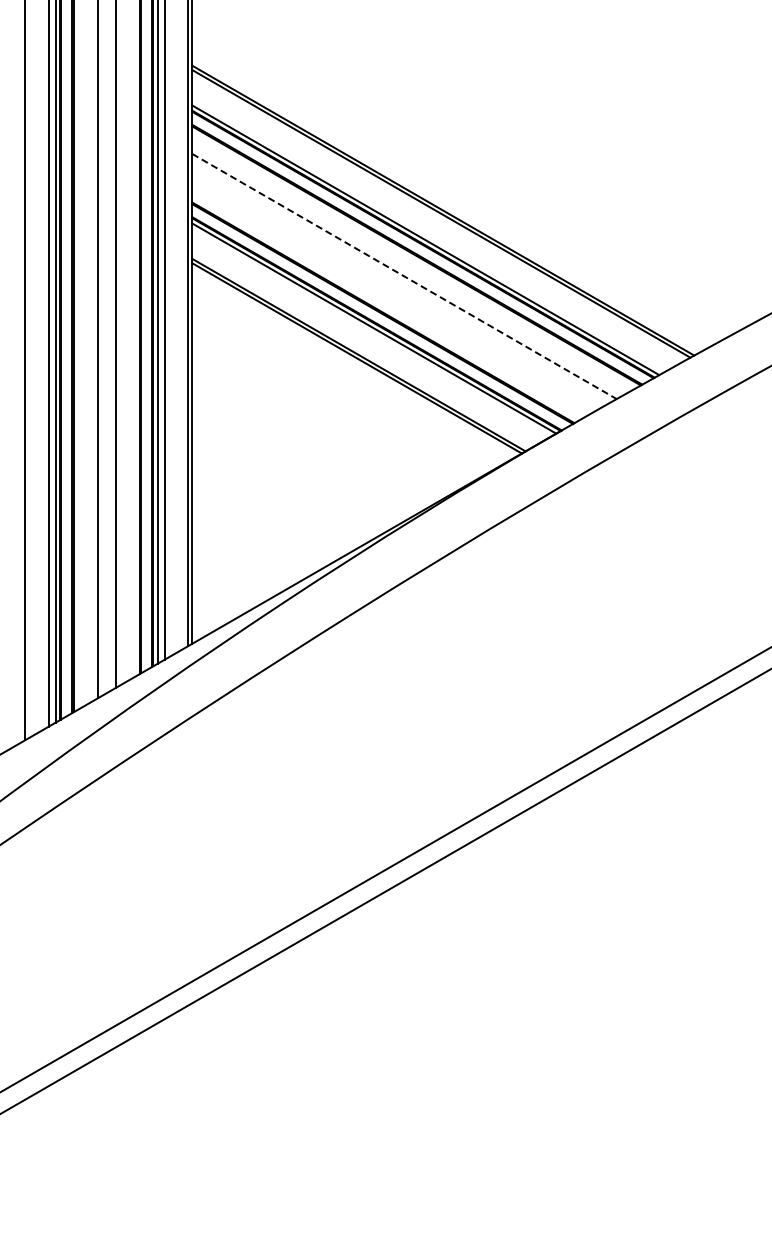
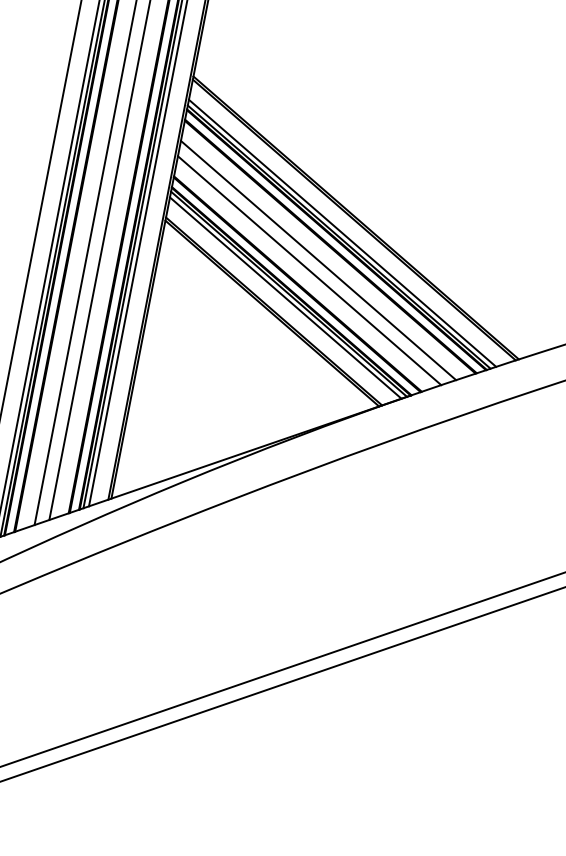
line: (429, 234) -> (342, 233), added
line: (404, 276) -> (318, 260), dashed -> solid
line: (395, 291) -> (309, 270), added
line: (370, 334) -> (285, 298), added

